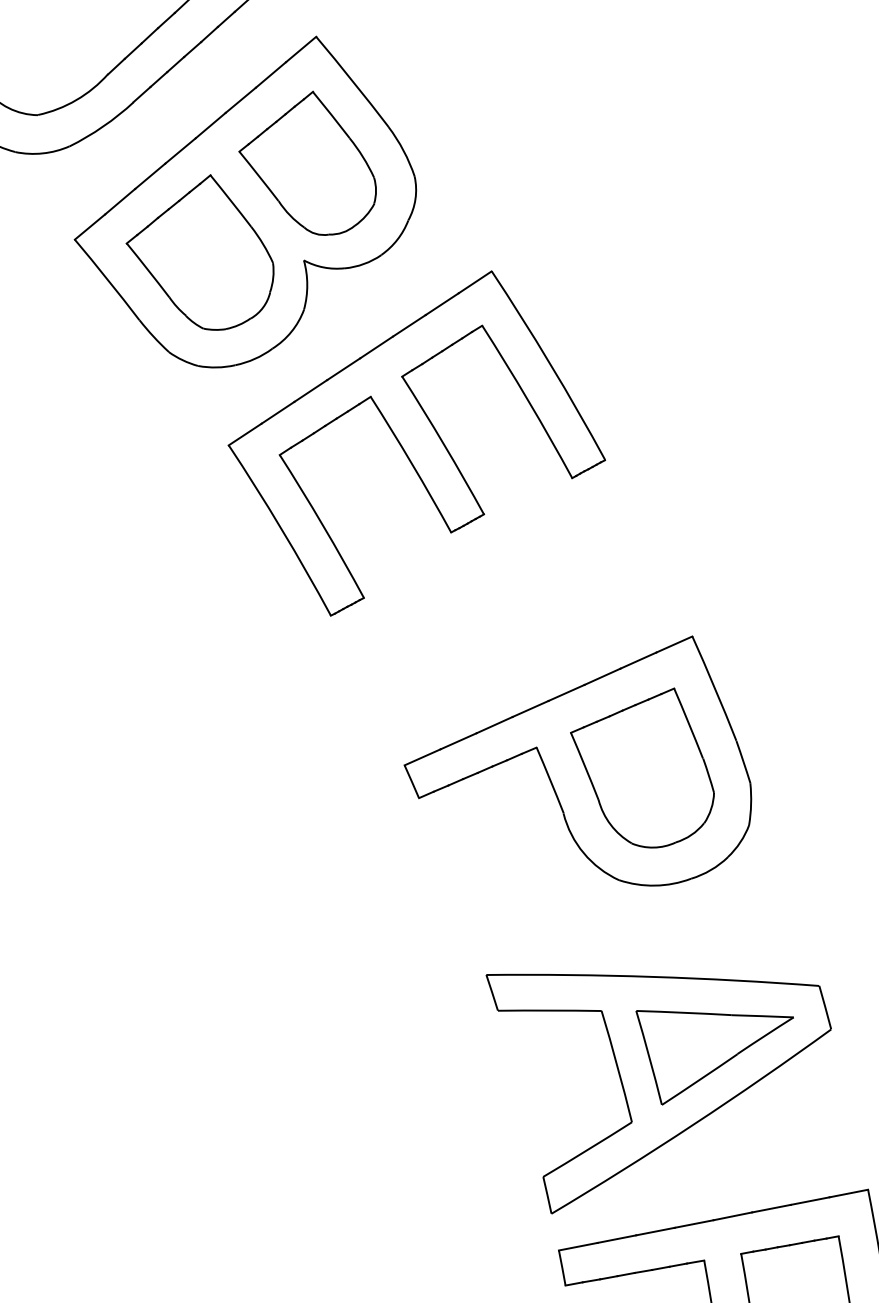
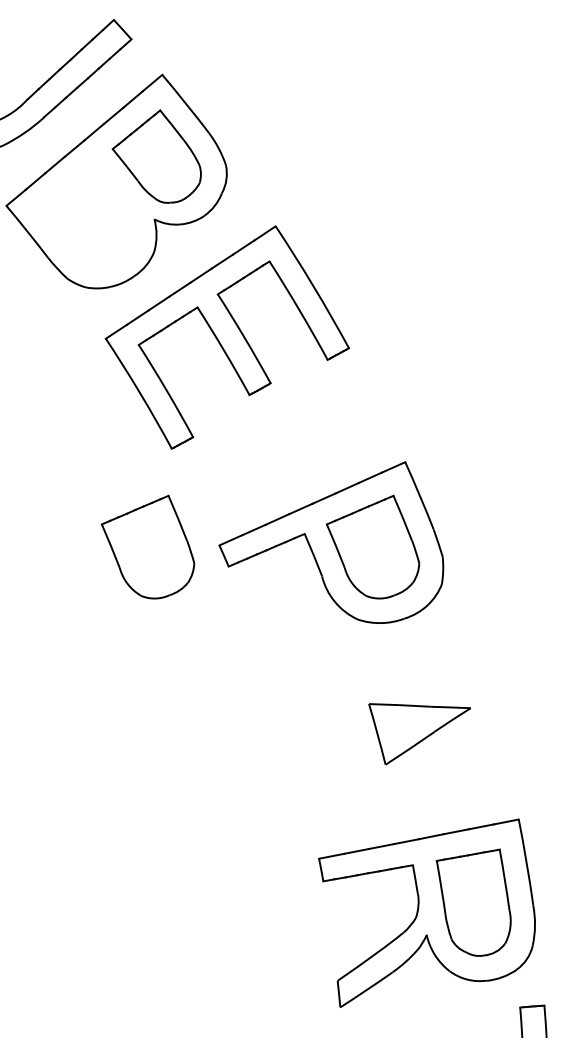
part: (198, 251) -> (86, 213), removed
part: (294, 767) -> (148, 546), added
part: (658, 1093) -> (383, 757), removed

